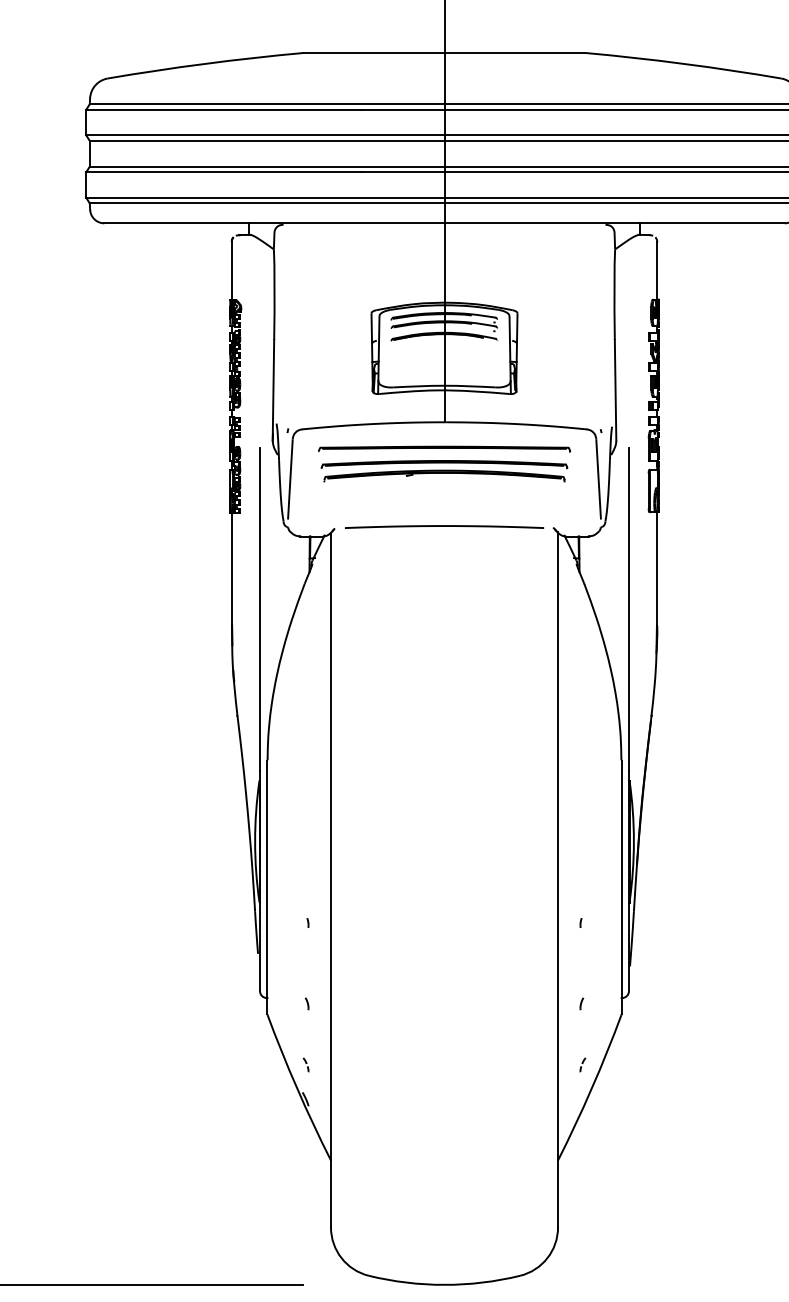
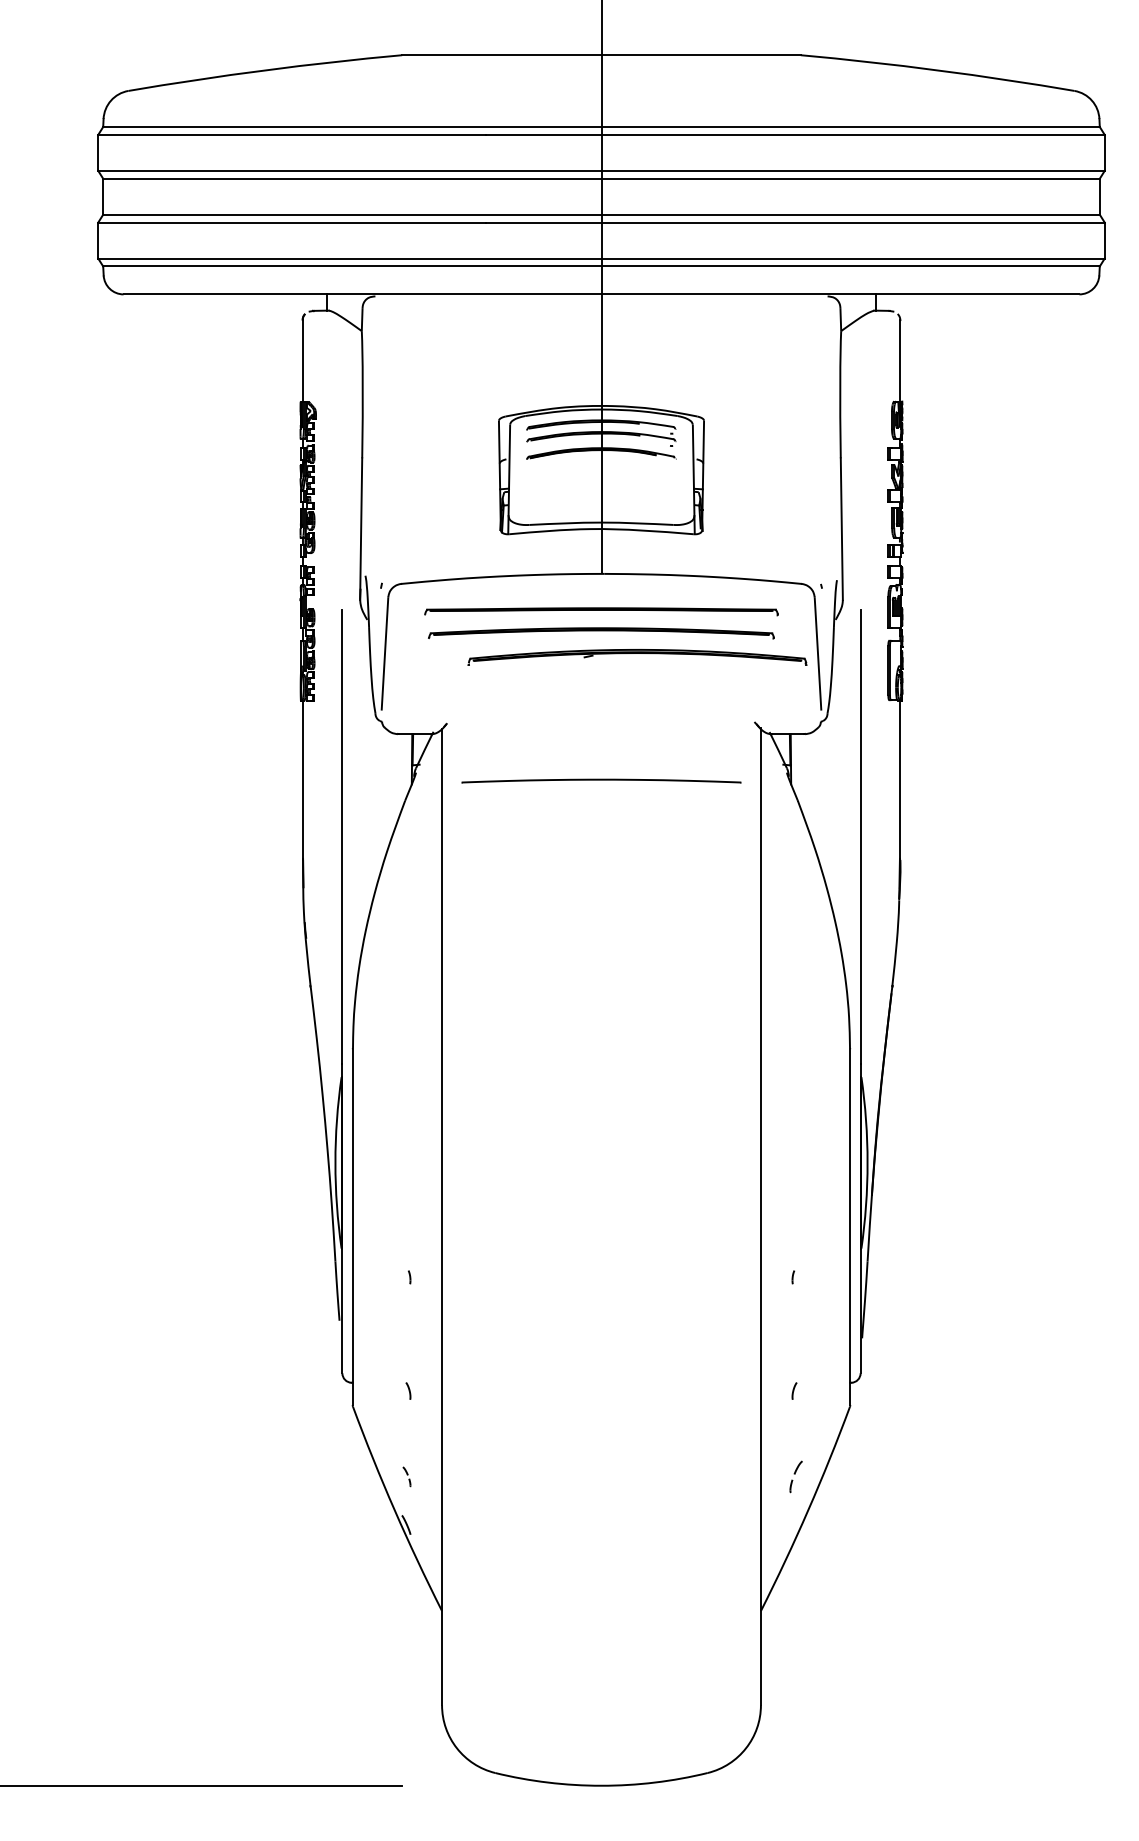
part: (444, 476) -> (637, 657), moved
part: (444, 526) -> (601, 780), moved
part: (582, 1064) -> (795, 1476), size x1.6

